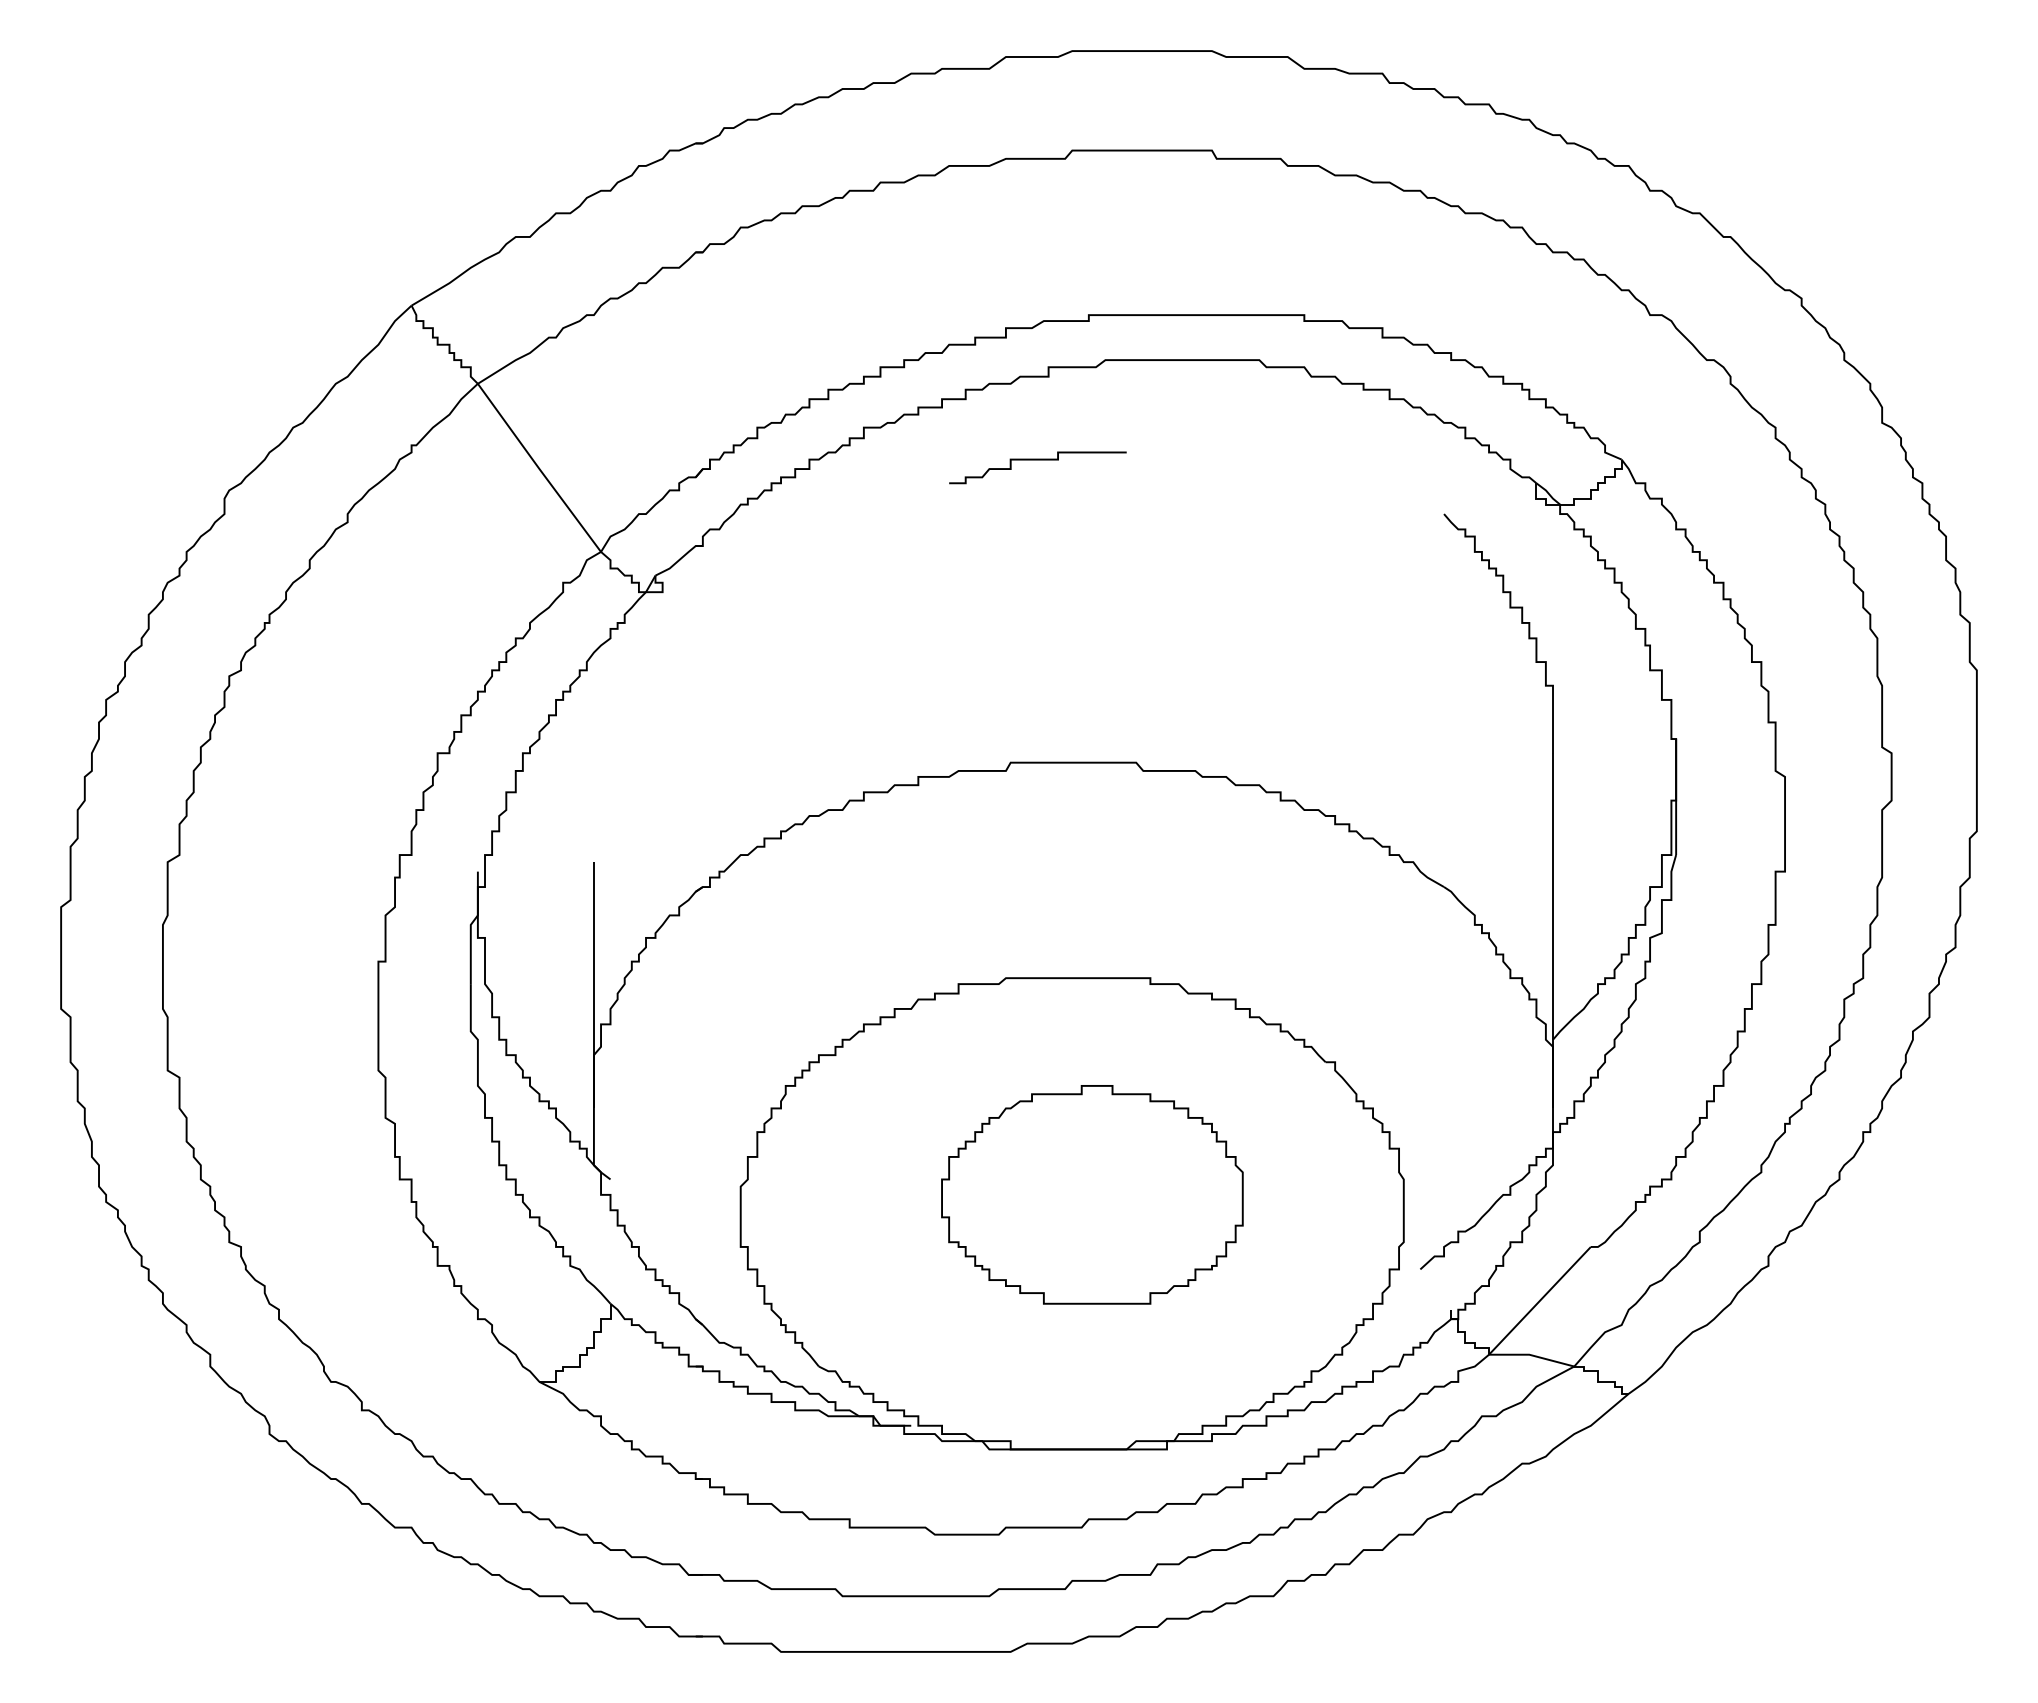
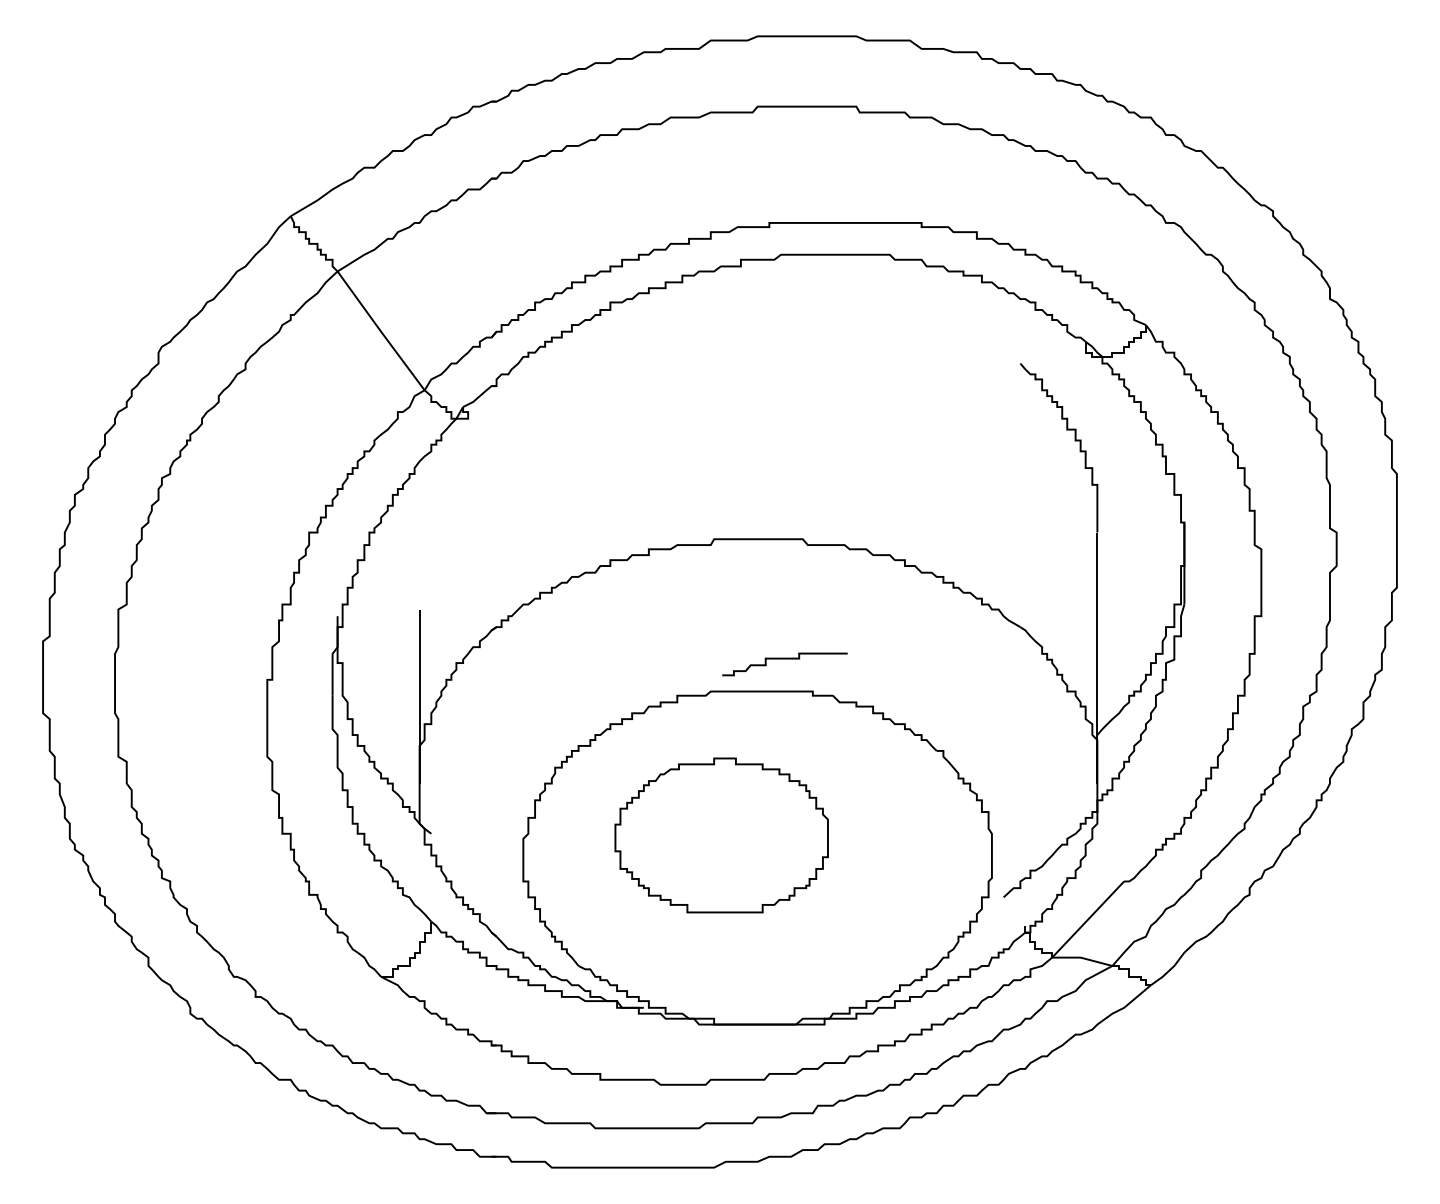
curve: (1037, 460) -> (784, 659), moved
part: (1092, 1194) -> (721, 835), moved

